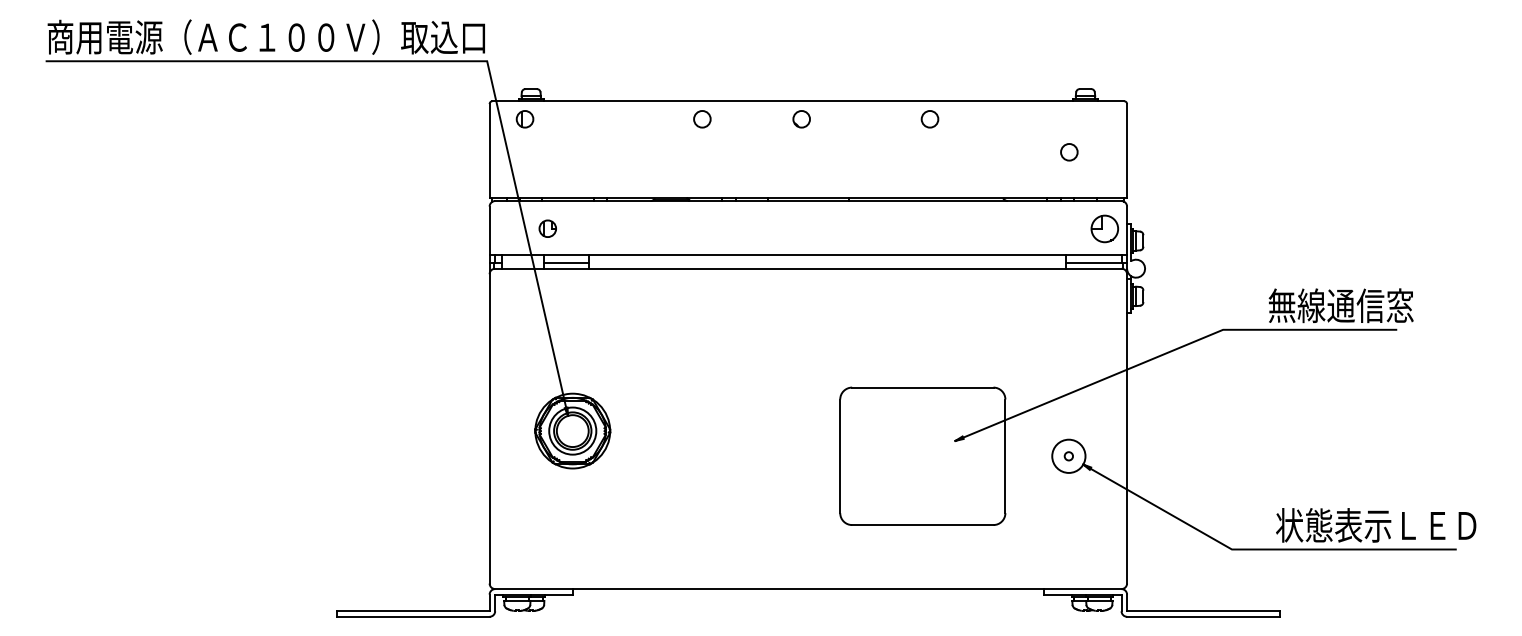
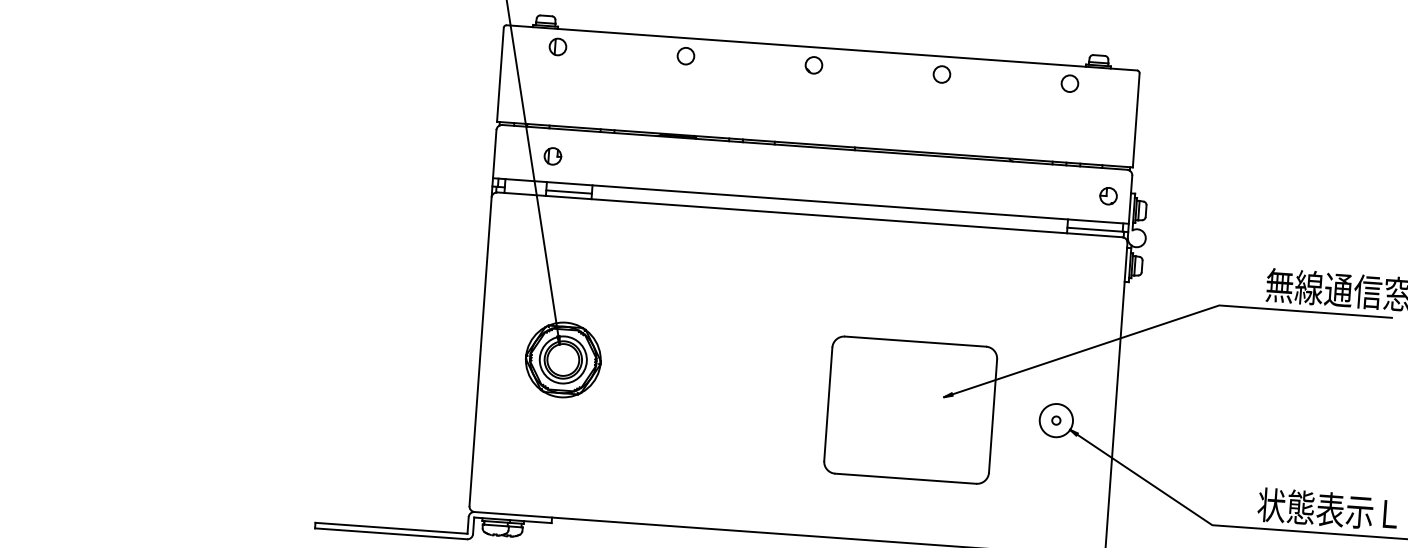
part: (524, 119) -> (557, 47), moved
circle: (702, 119) -> (686, 56), moved
circle: (1069, 152) -> (1070, 83), moved
part: (1104, 228) -> (1108, 195), size x0.62

